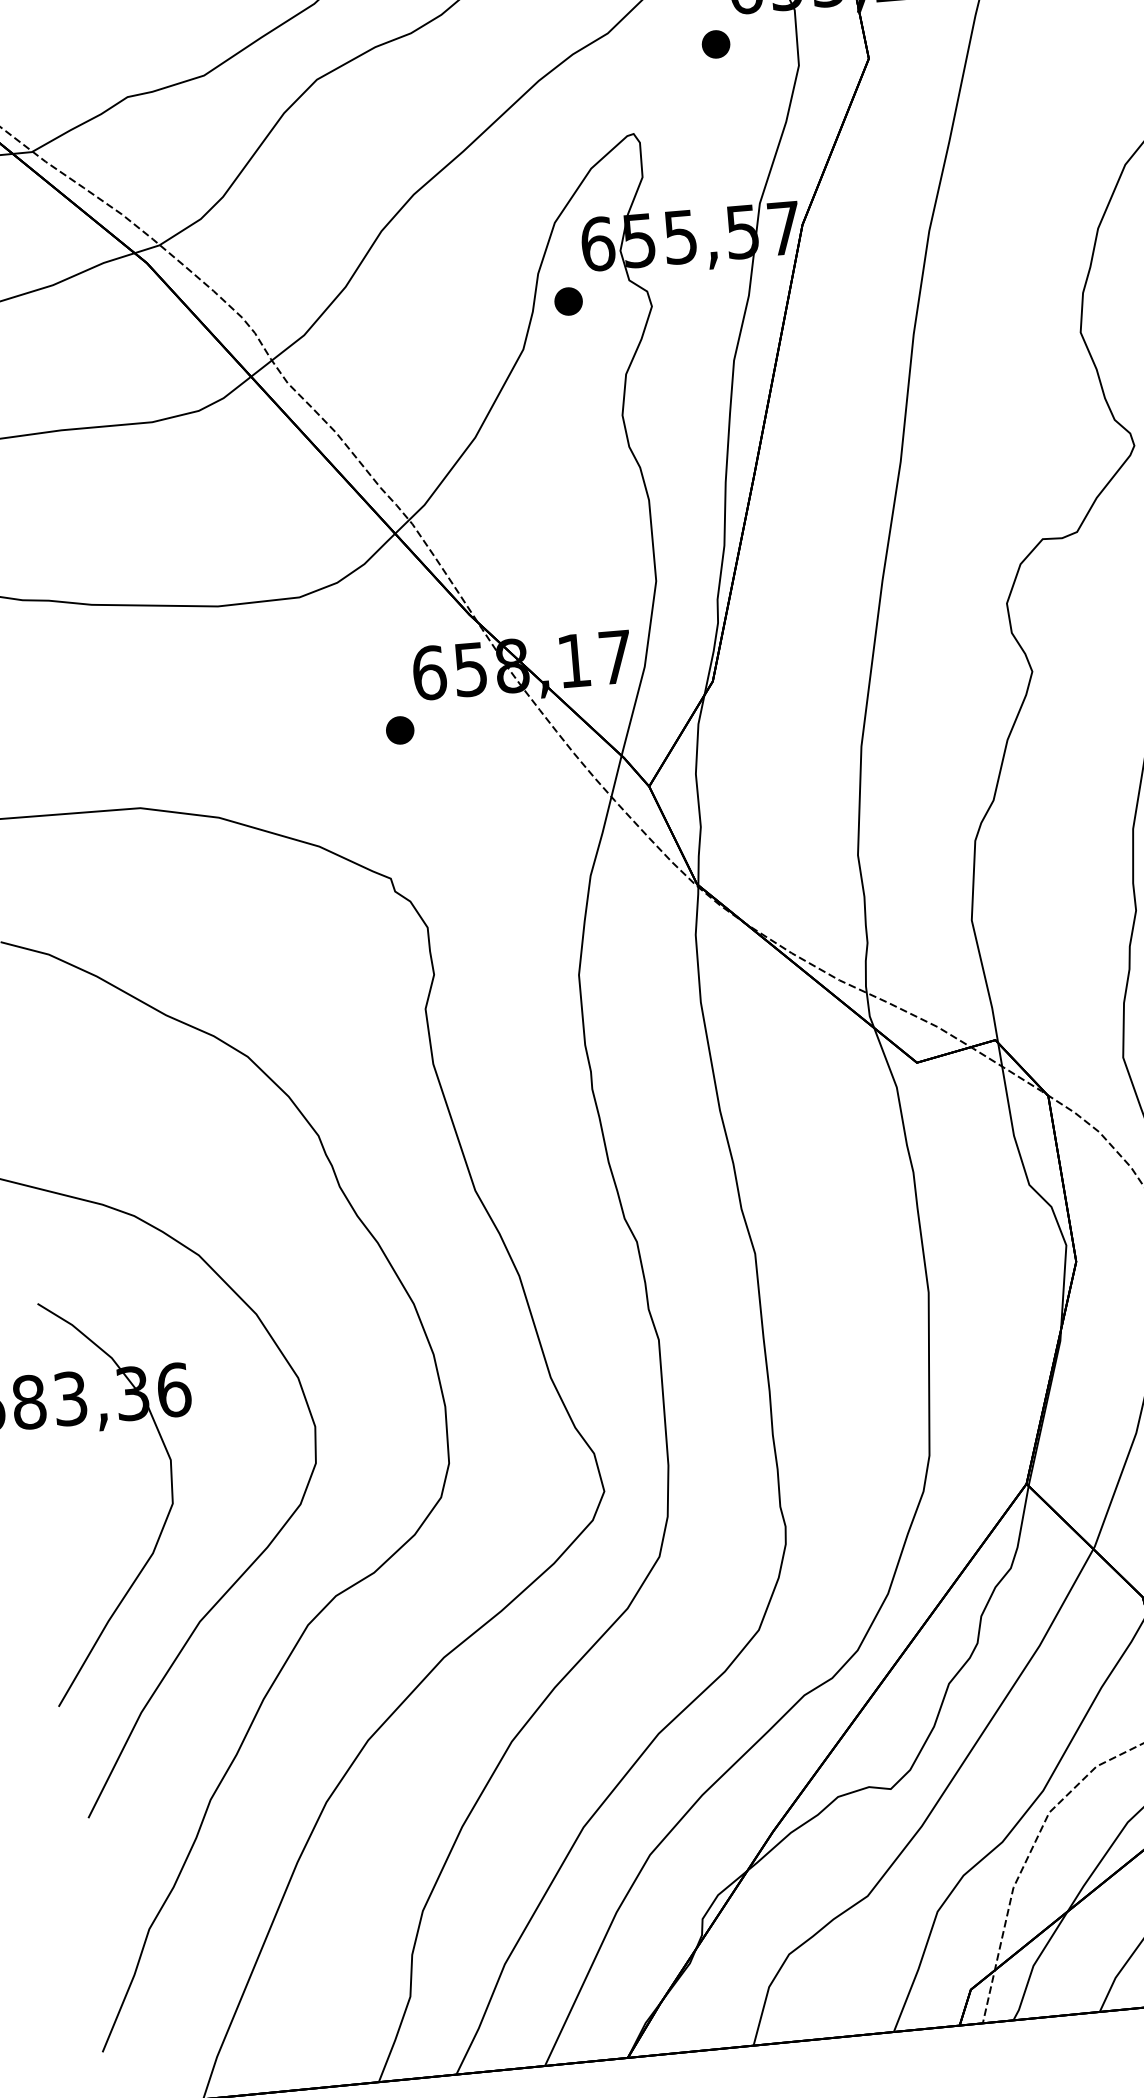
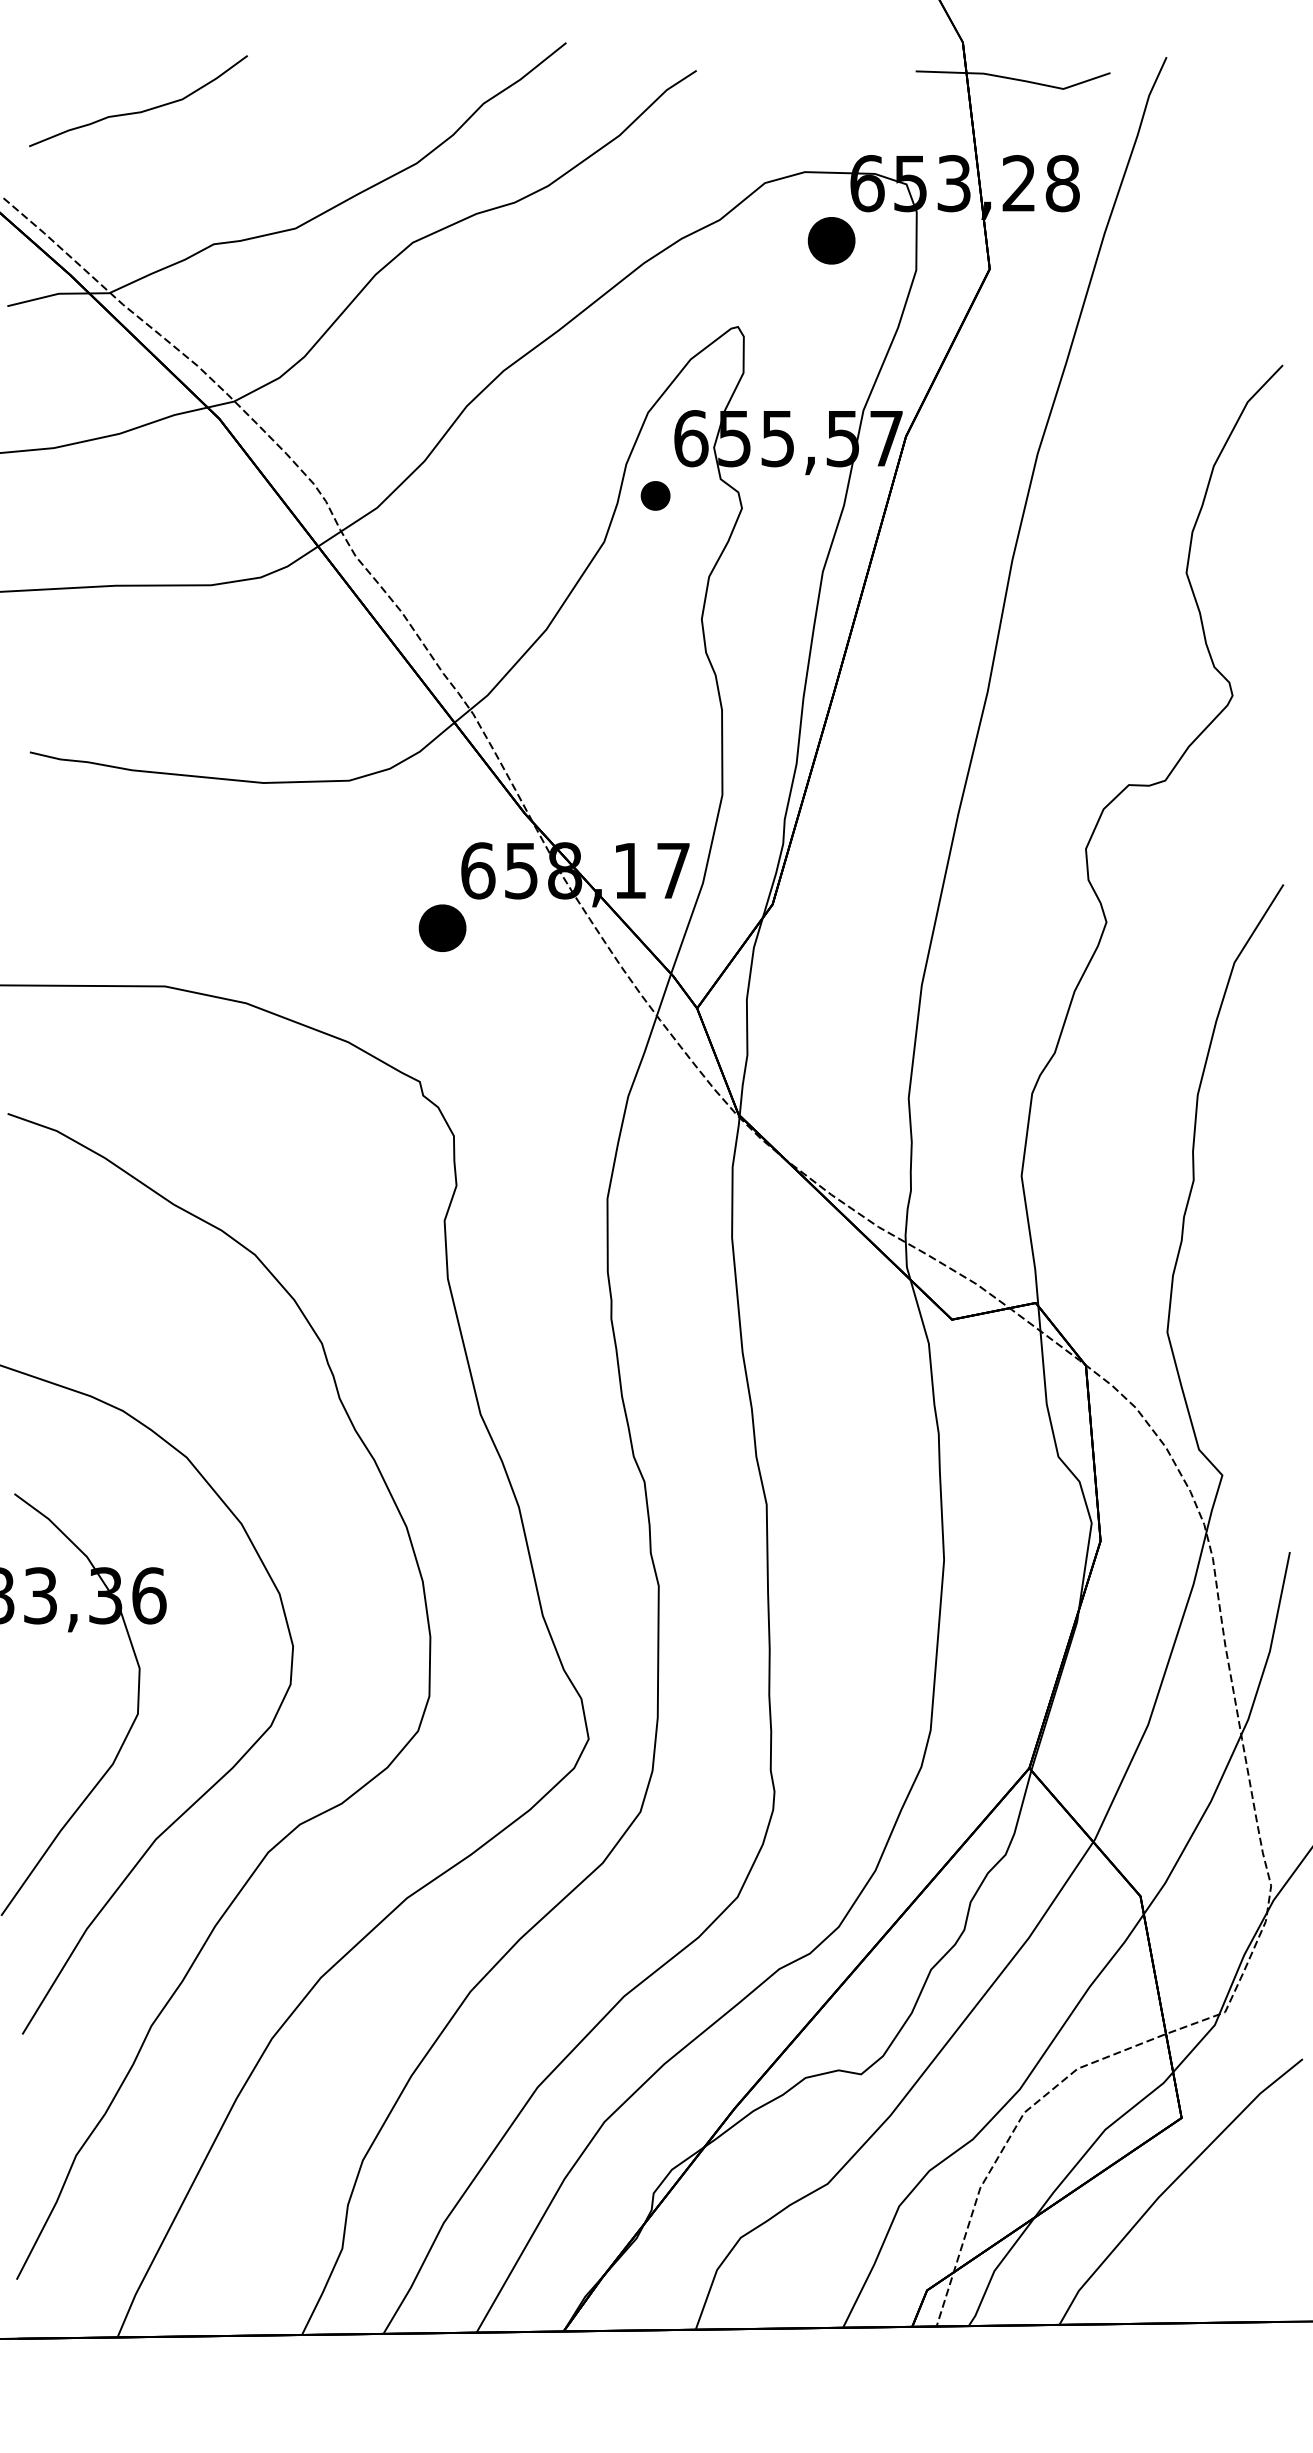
part: (715, 44) -> (831, 240), size x1.6
part: (400, 729) -> (442, 927), size x1.6

